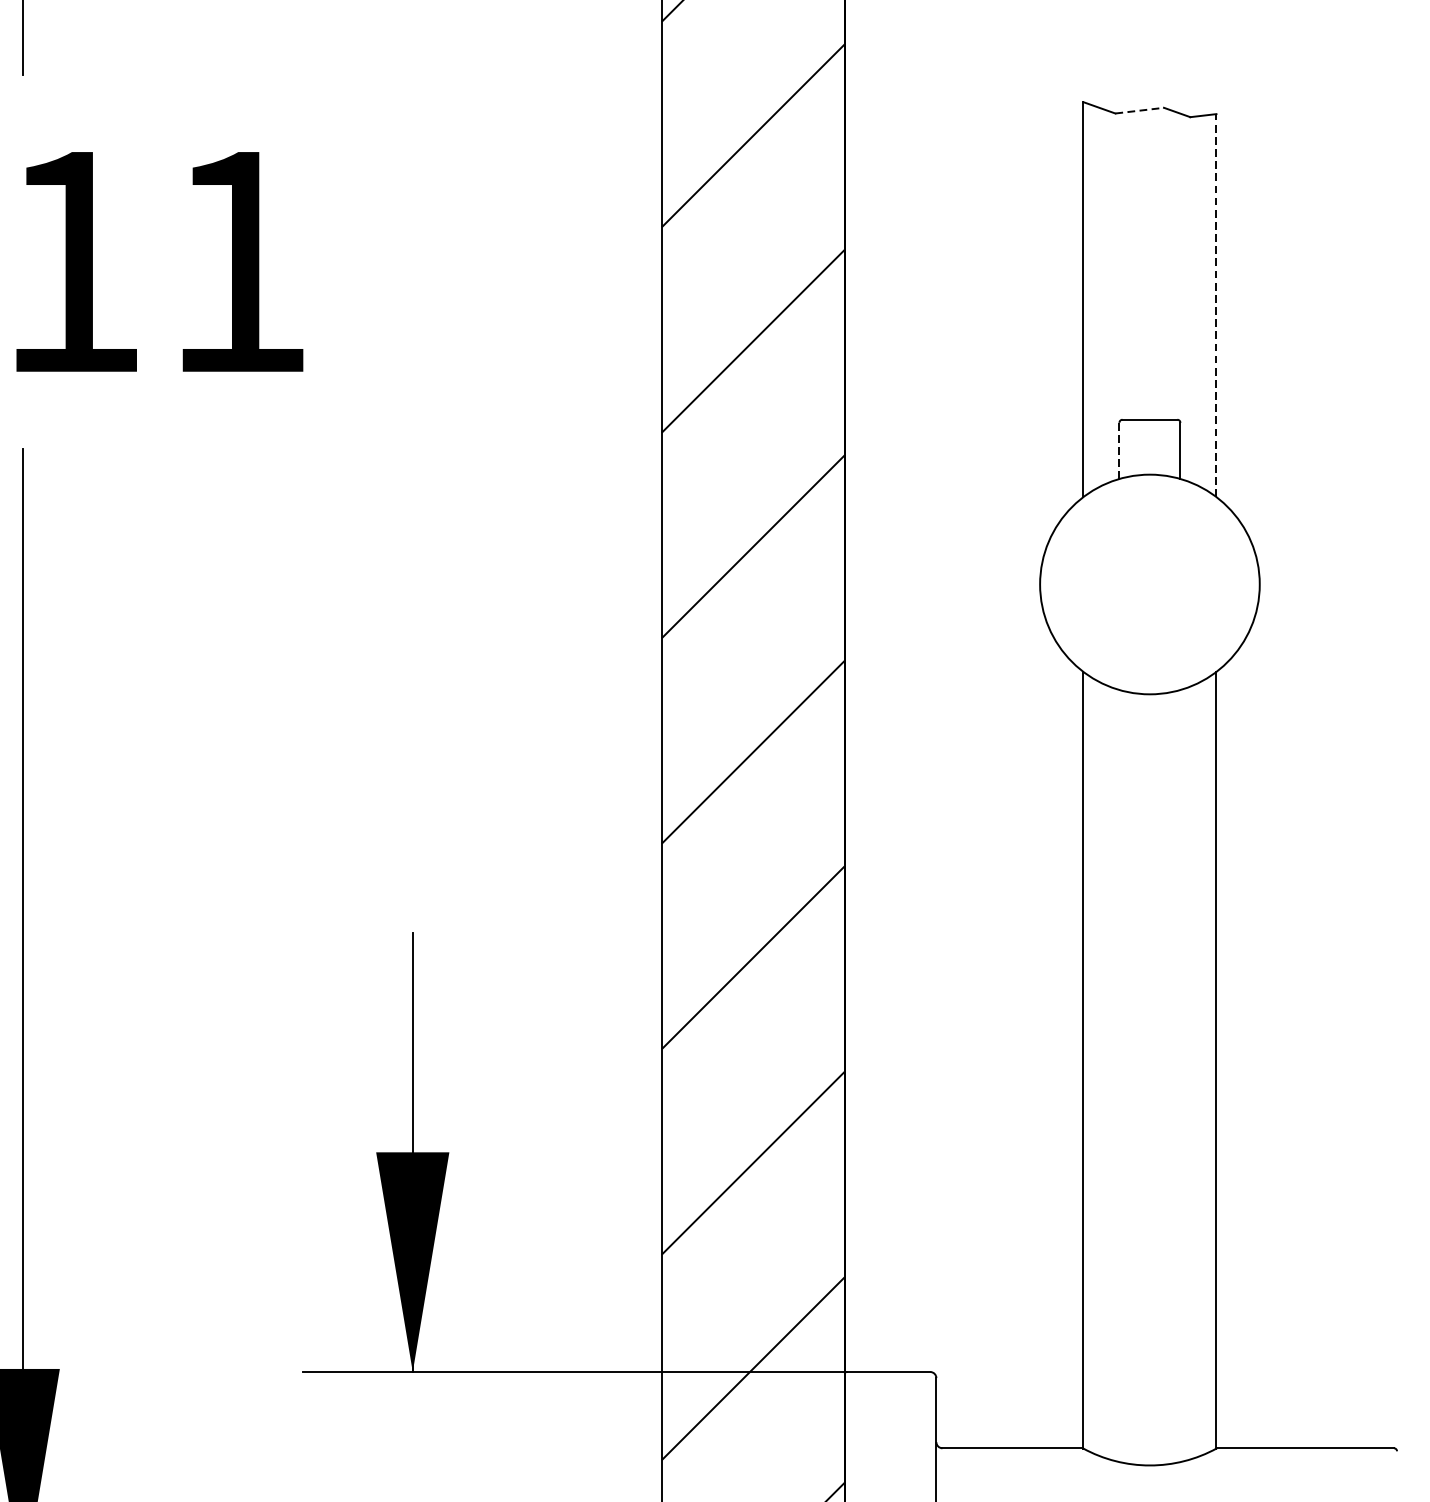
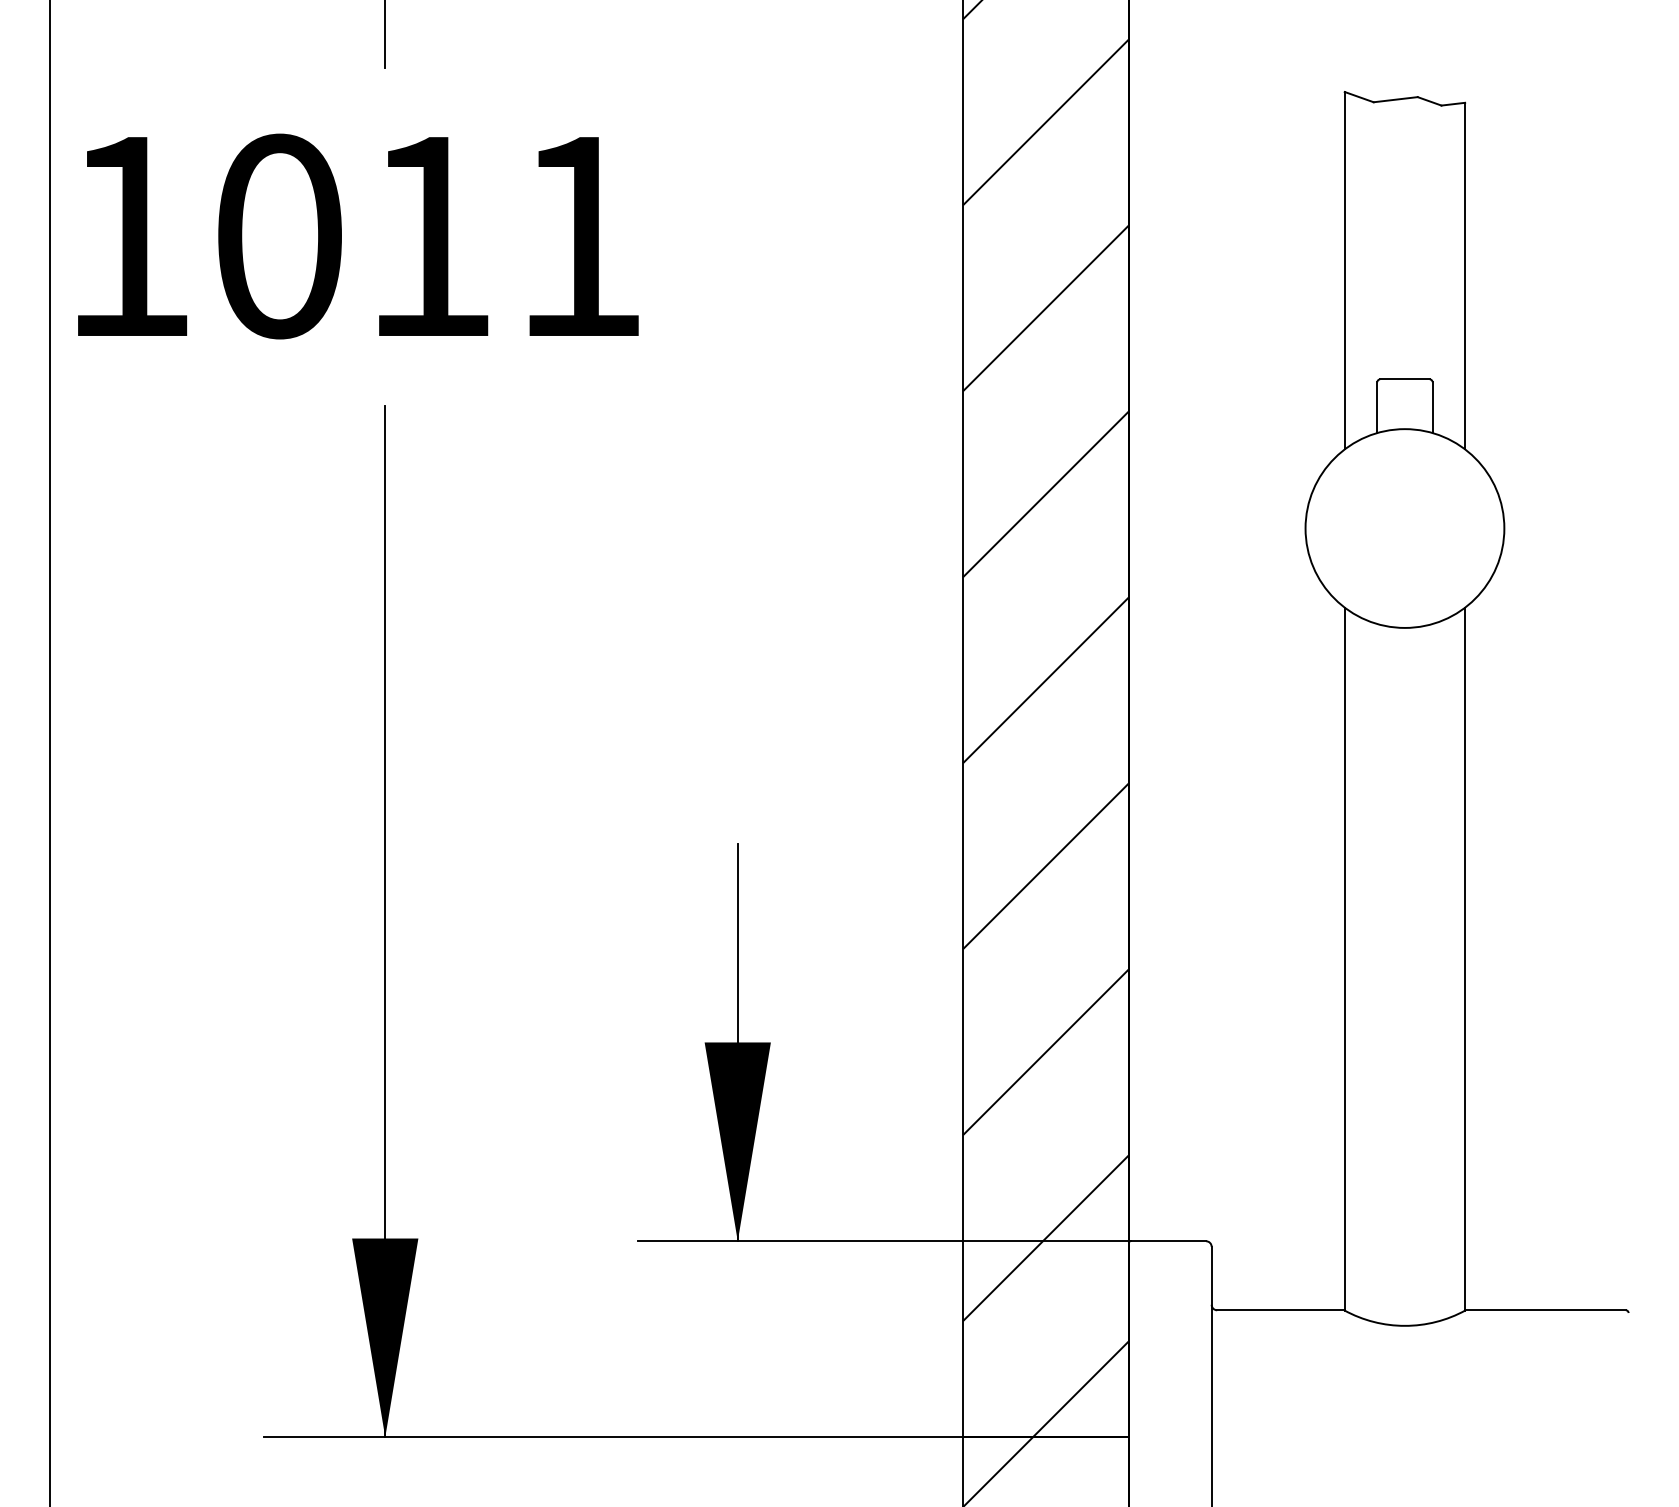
line: (1140, 110) -> (1396, 99), dashed -> solid
line: (1216, 304) -> (1465, 275), dashed -> solid
line: (1119, 451) -> (1377, 408), dashed -> solid

